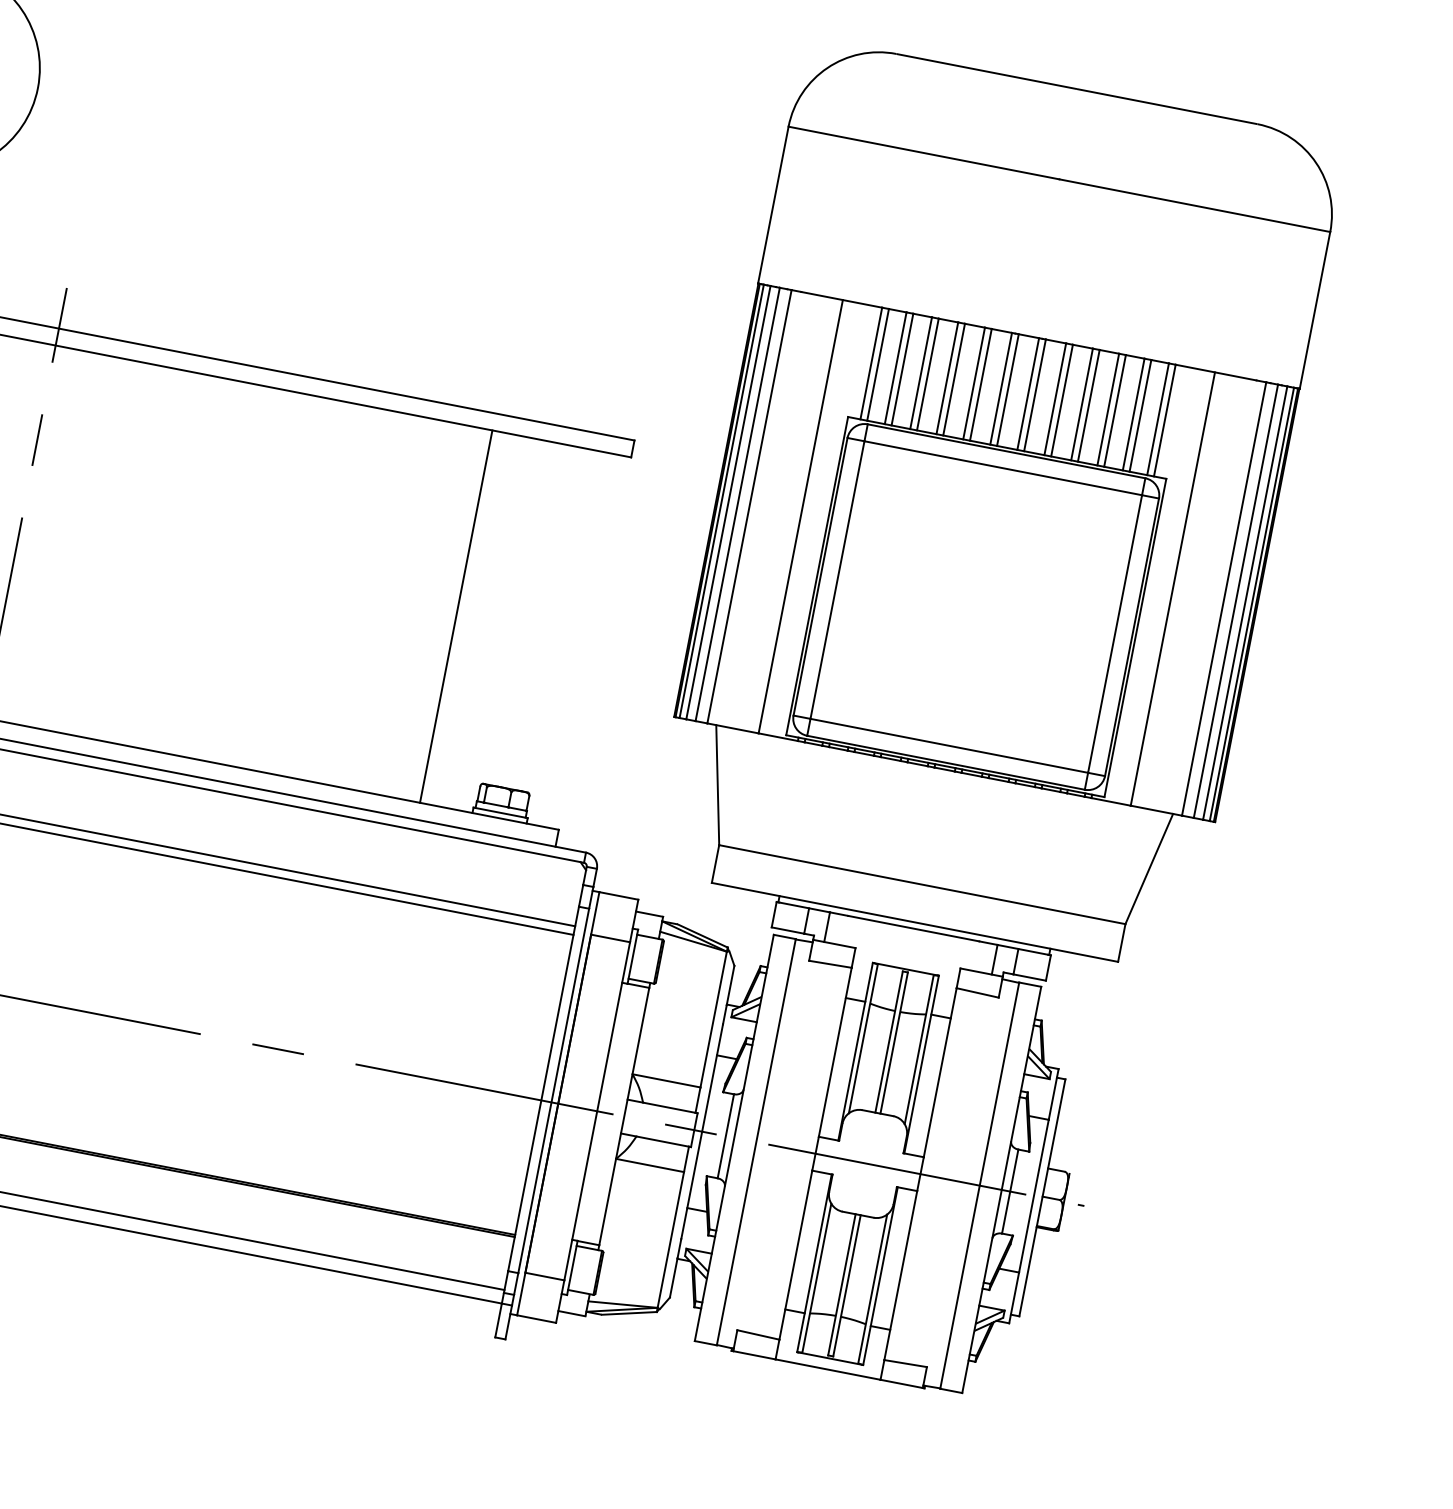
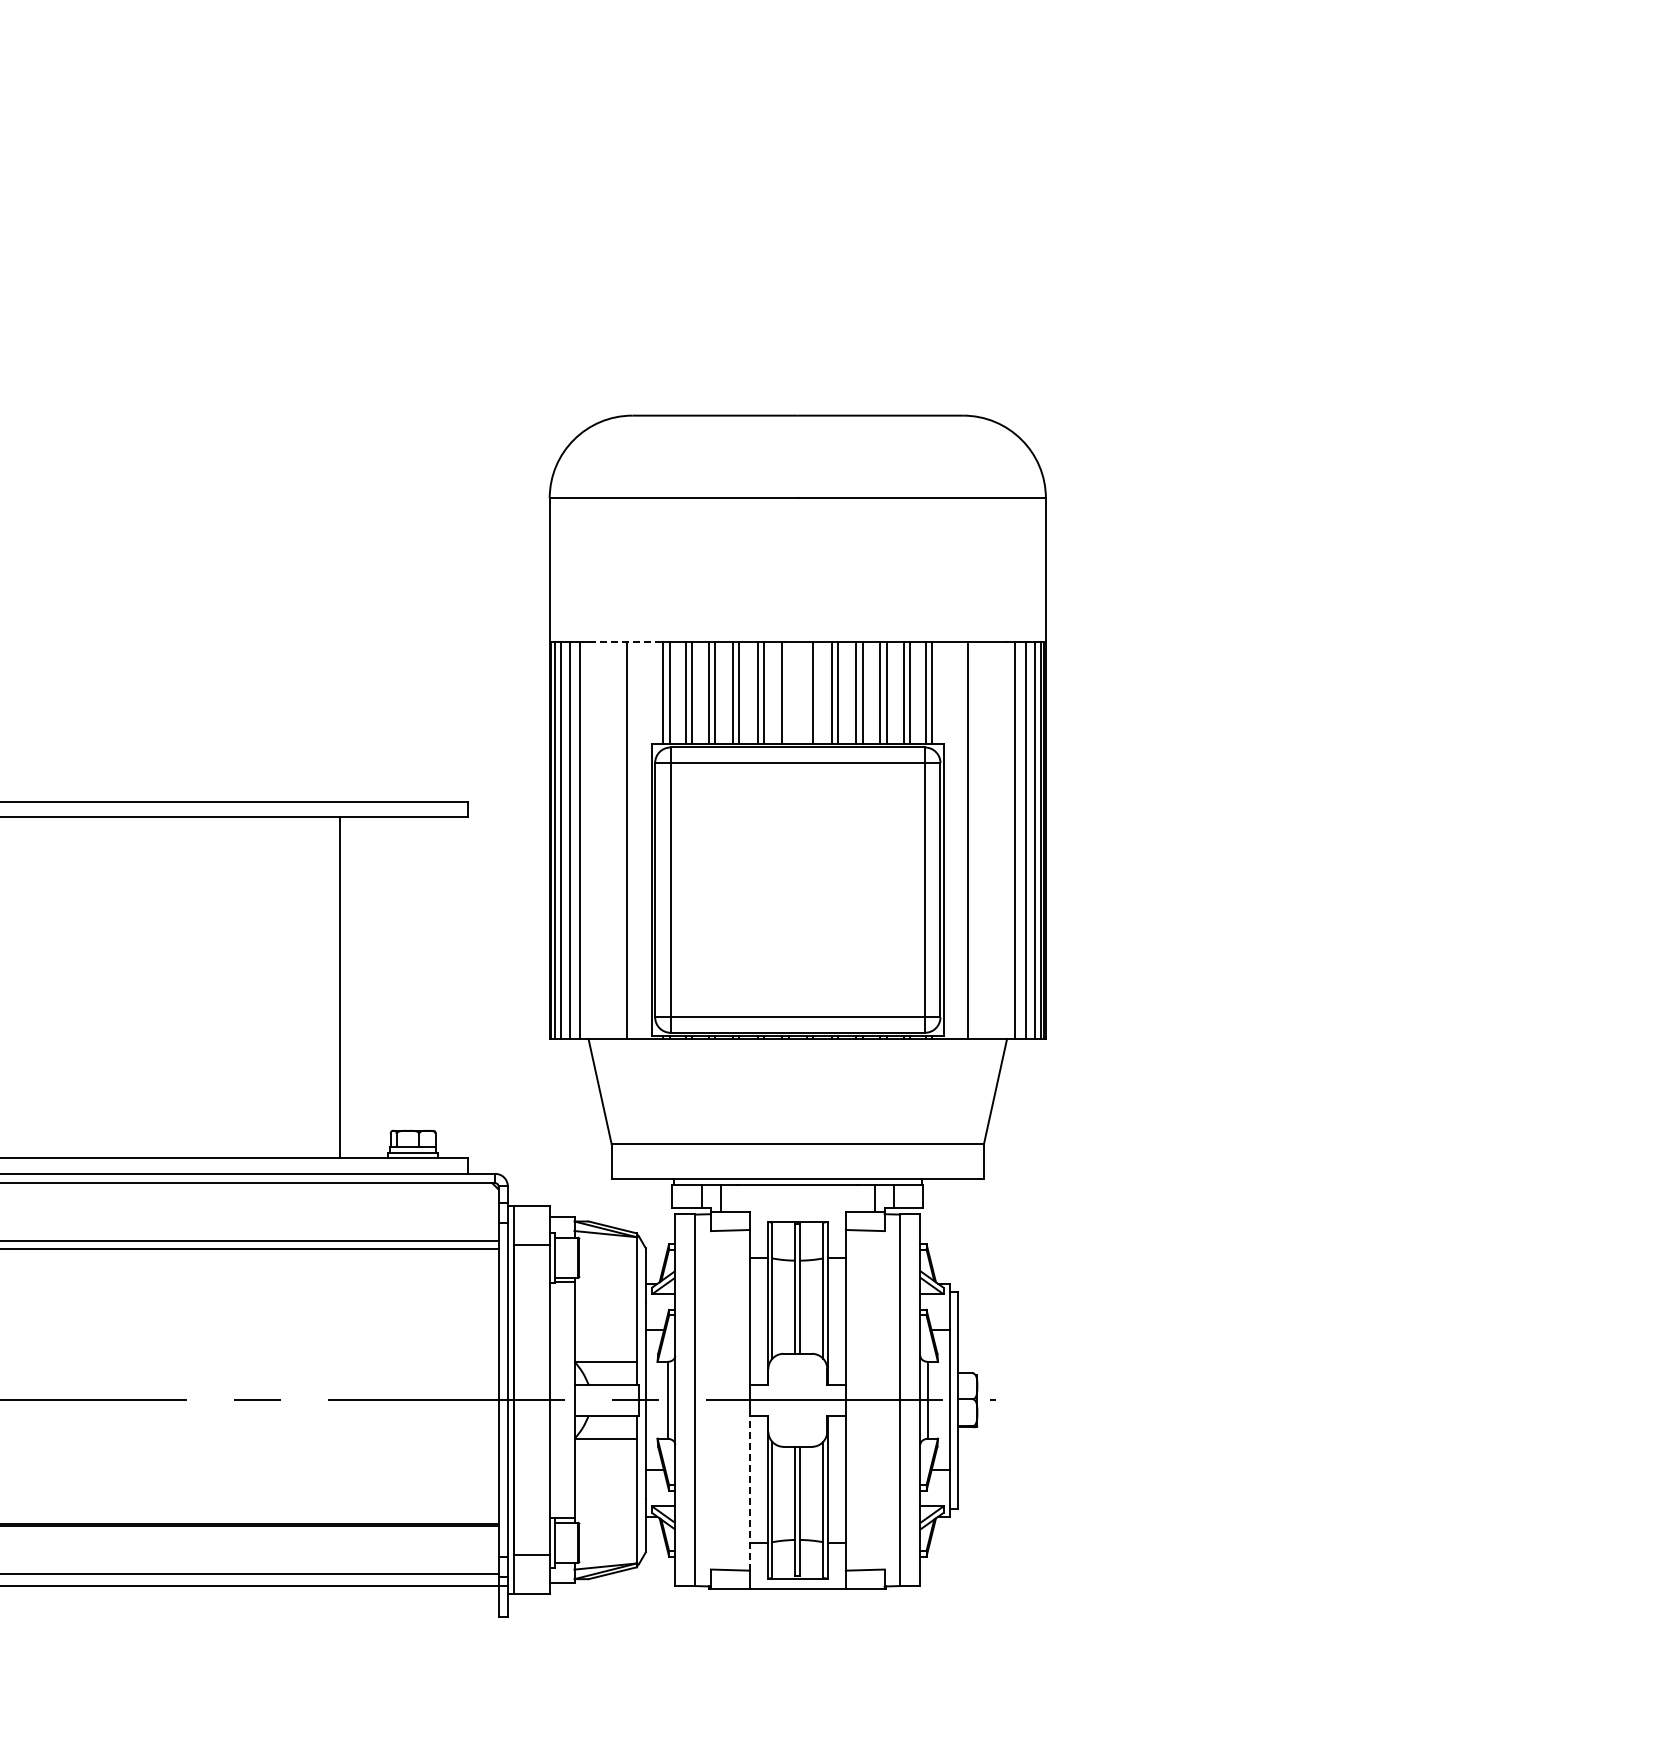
line: (841, 300) -> (626, 642), solid -> dashed
line: (1007, 390) -> (788, 693), removed
line: (1028, 394) -> (807, 693), removed
line: (795, 1254) -> (749, 1492), solid -> dashed

